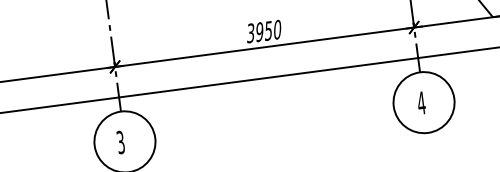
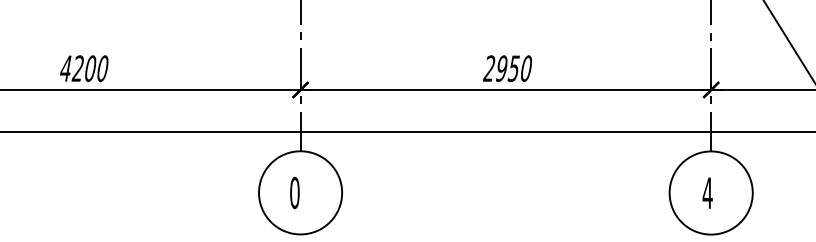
text: (250, 33) -> (489, 68), 3950 -> 2950
text: (120, 142) -> (294, 193), 3 -> 0

